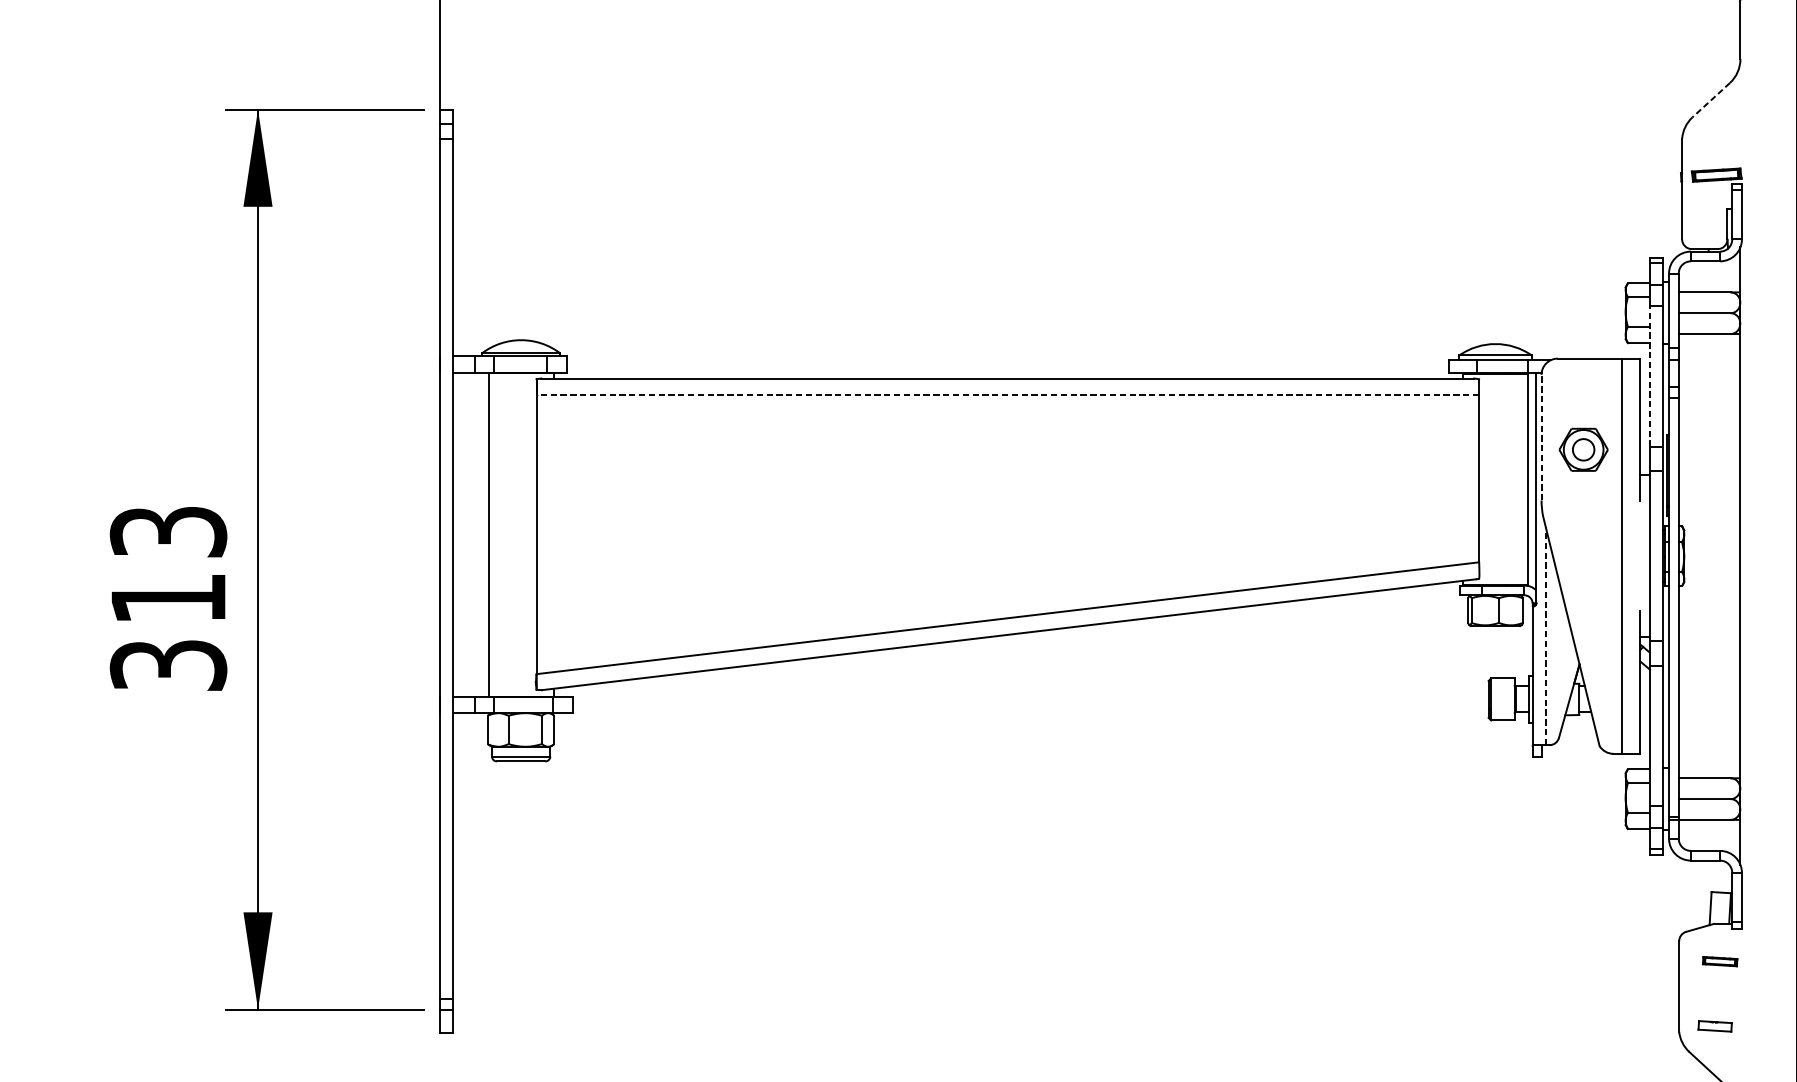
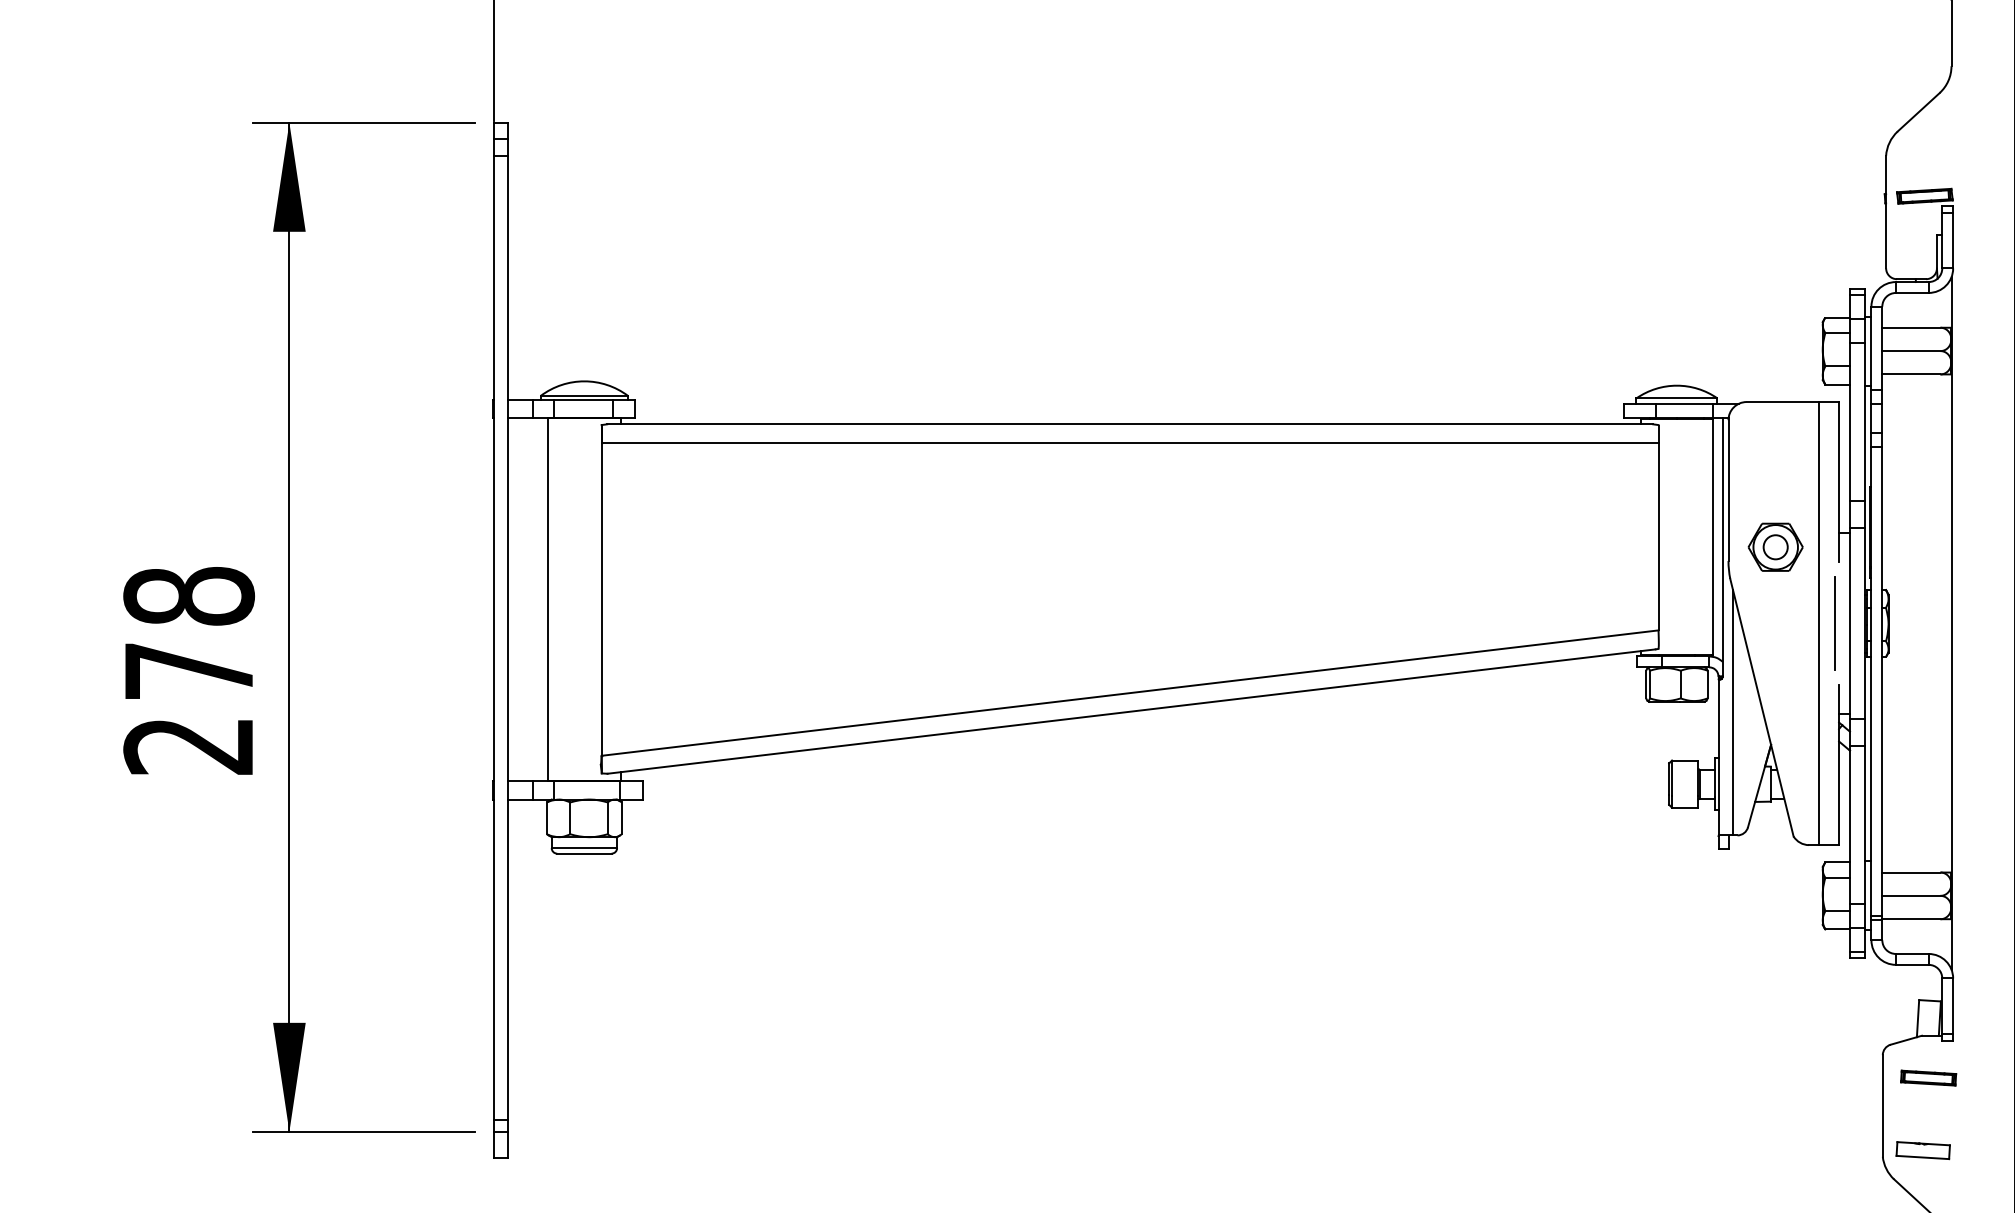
line: (1711, 100) -> (1918, 112), dashed -> solid
line: (1649, 375) -> (1849, 421), dashed -> solid
line: (1007, 394) -> (1129, 442), dashed -> solid
line: (1541, 437) -> (1728, 490), dashed -> solid
part: (1583, 449) -> (1775, 546), moved
line: (1636, 556) -> (1835, 623), added
text: (168, 598) -> (189, 670), 313 -> 278
line: (1546, 635) -> (1733, 712), dashed -> solid
part: (1719, 961) -> (1928, 1077), size x1.43
part: (1714, 1026) -> (1922, 1150), size x1.43

